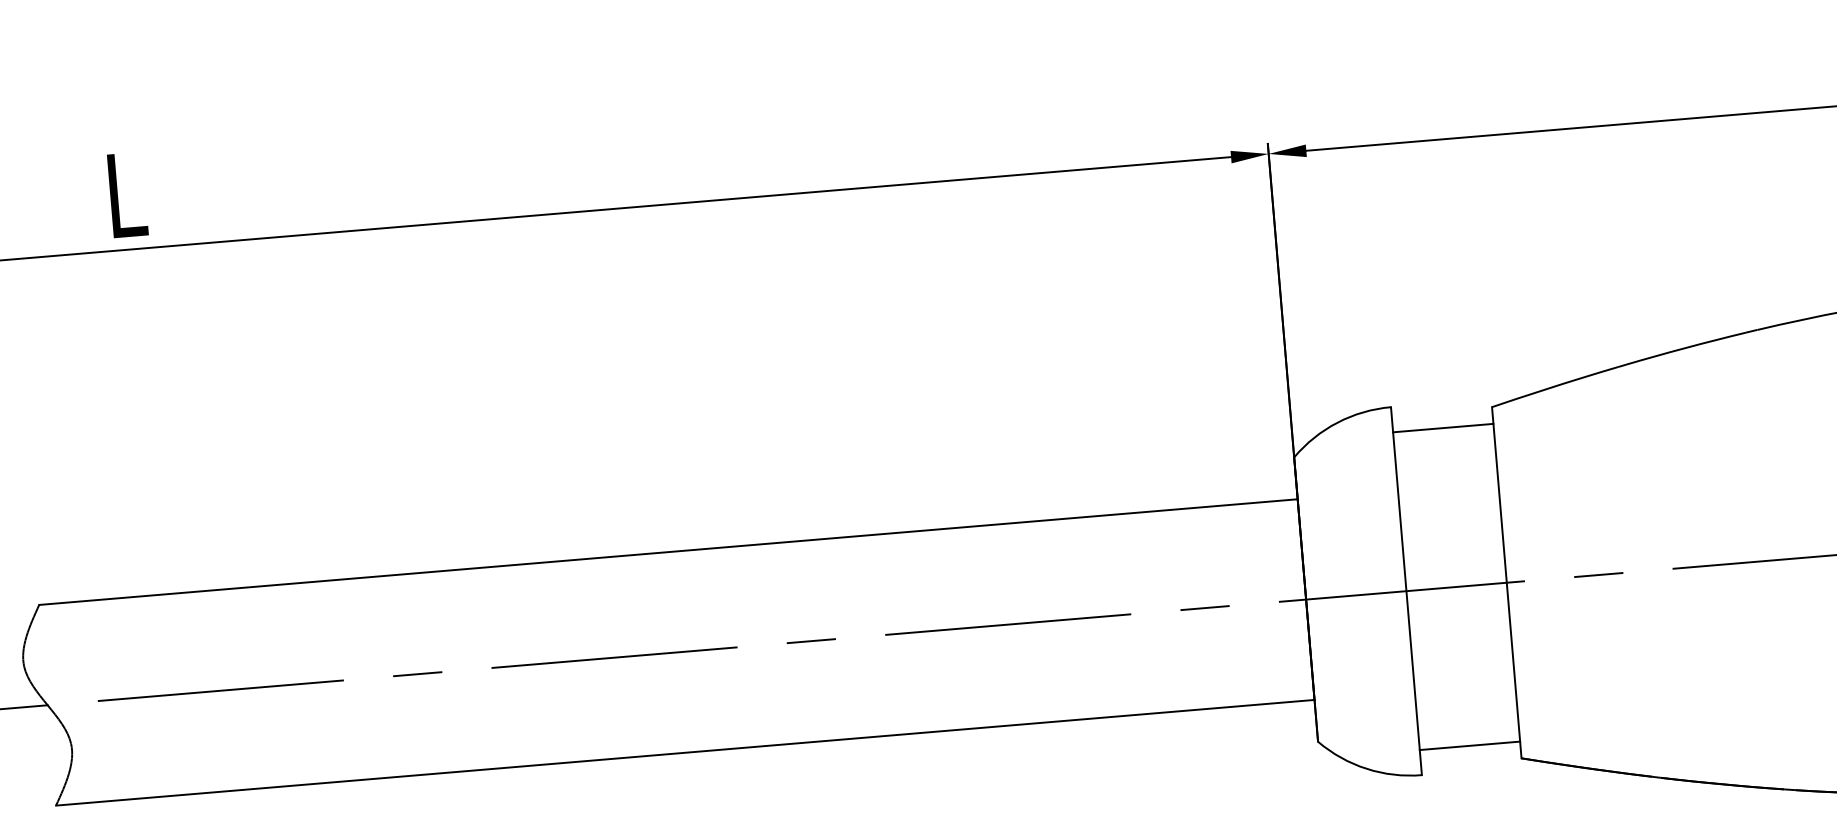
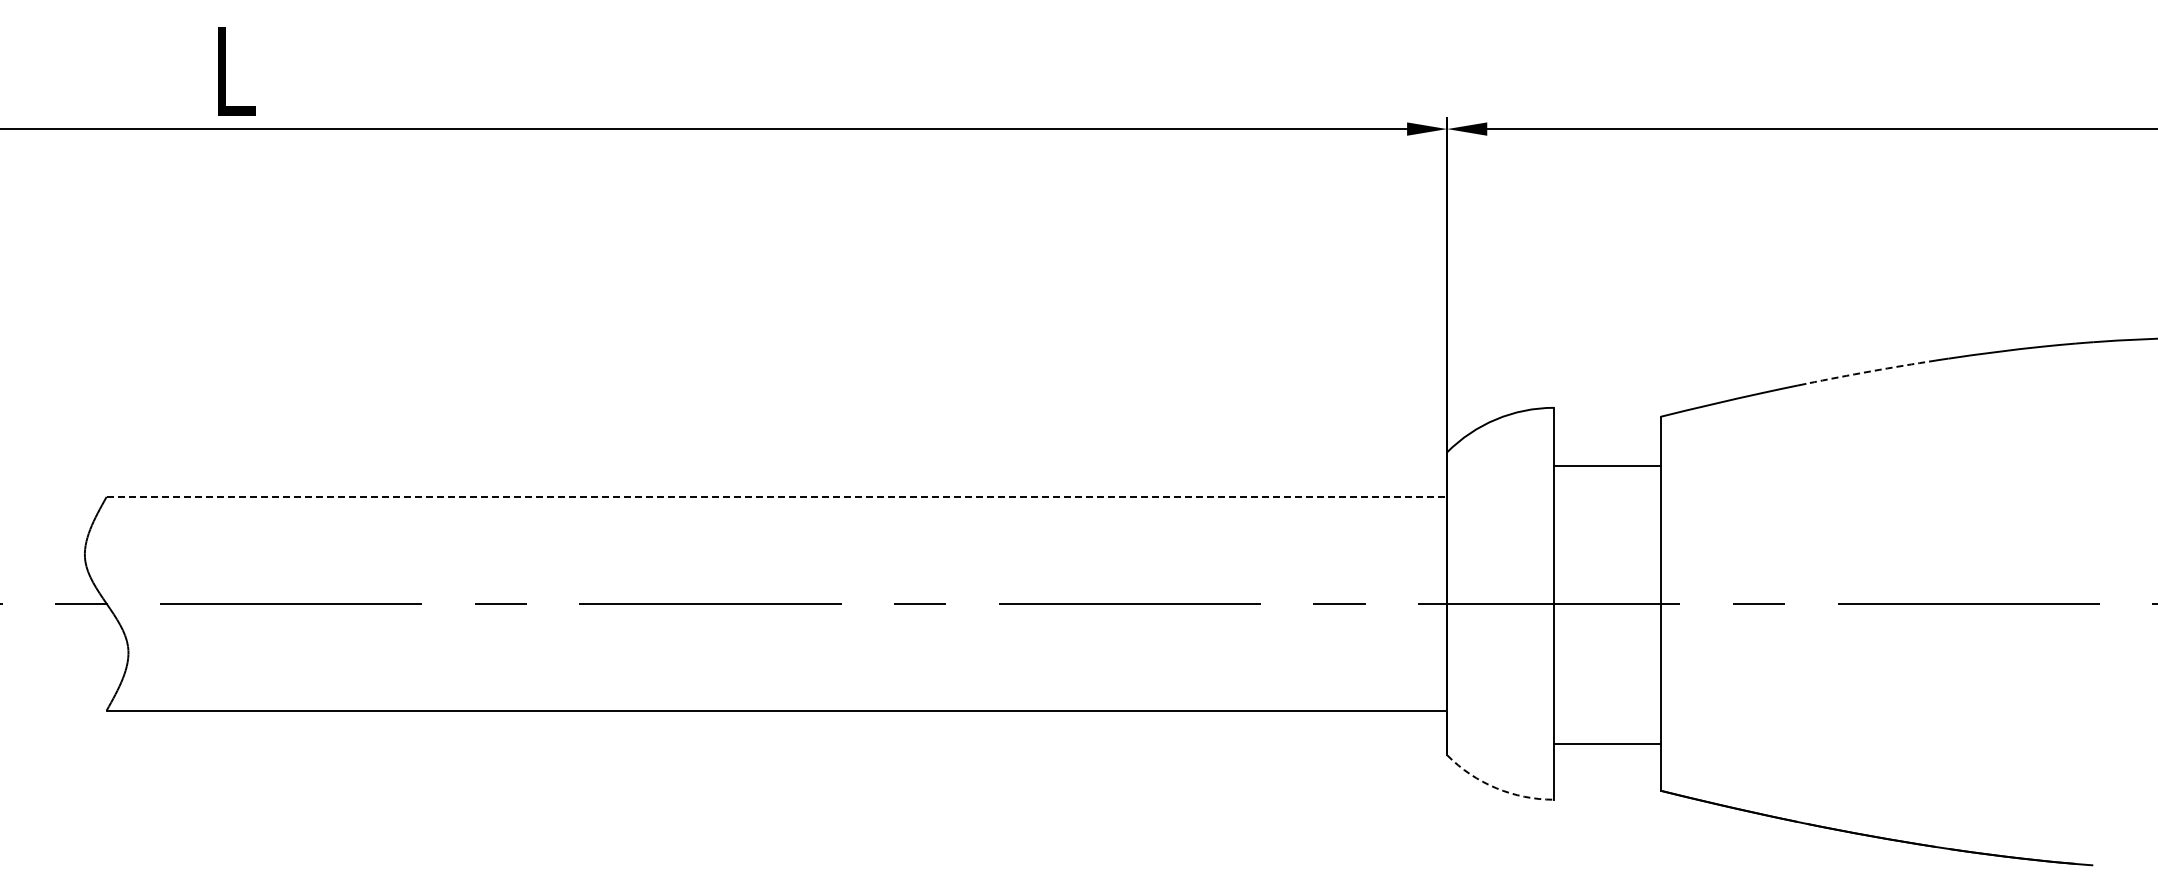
arc: (1686, 348) -> (1871, 371), solid -> dashed
line: (1443, 428) -> (1607, 465), moved
line: (668, 551) -> (777, 496), solid -> dashed
line: (1470, 746) -> (1607, 744), moved
arc: (1366, 769) -> (1496, 788), solid -> dashed

